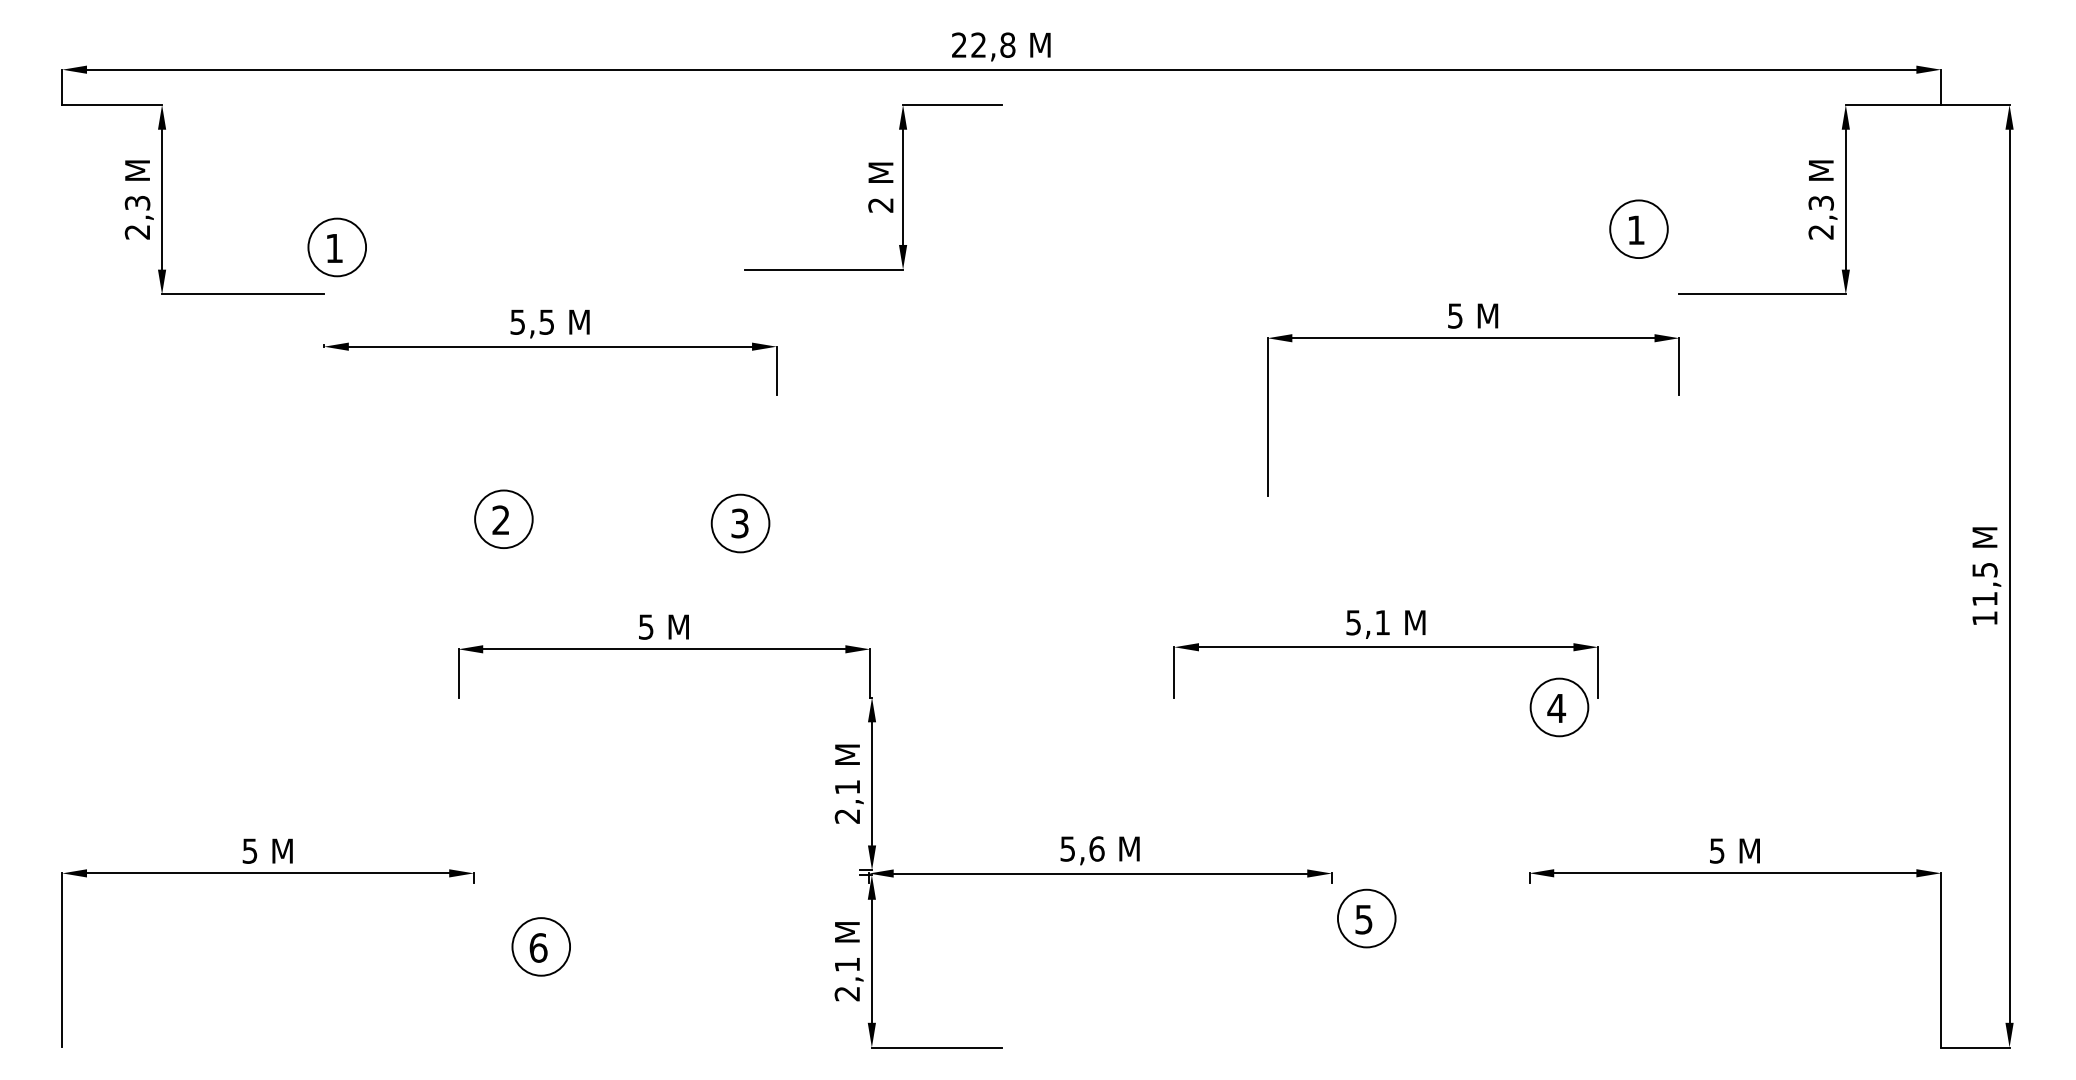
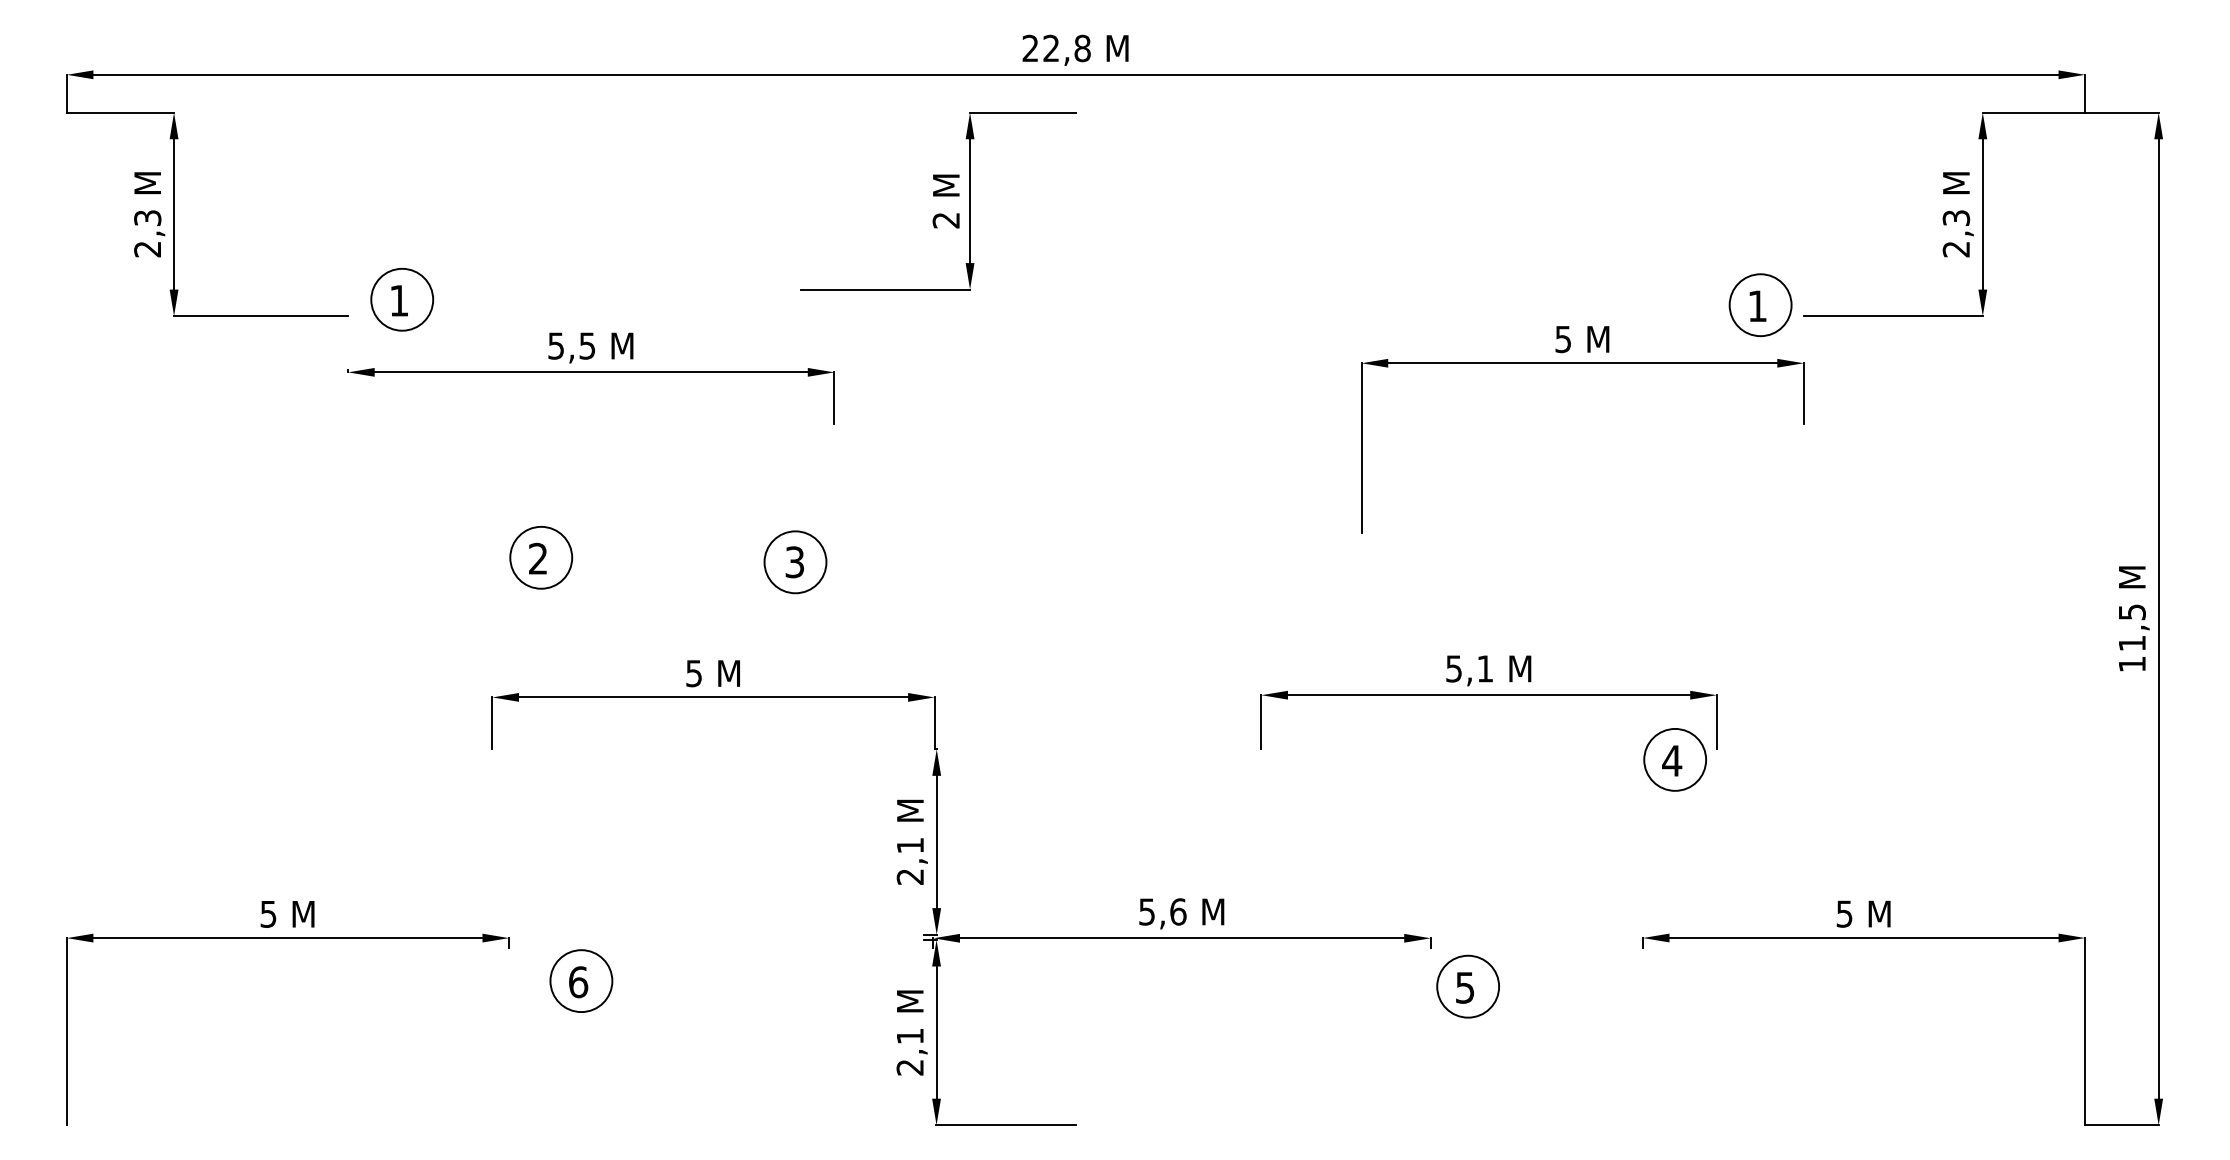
part: (1638, 228) -> (1760, 304), moved
part: (337, 247) -> (402, 299), moved
part: (541, 946) -> (581, 980), moved

